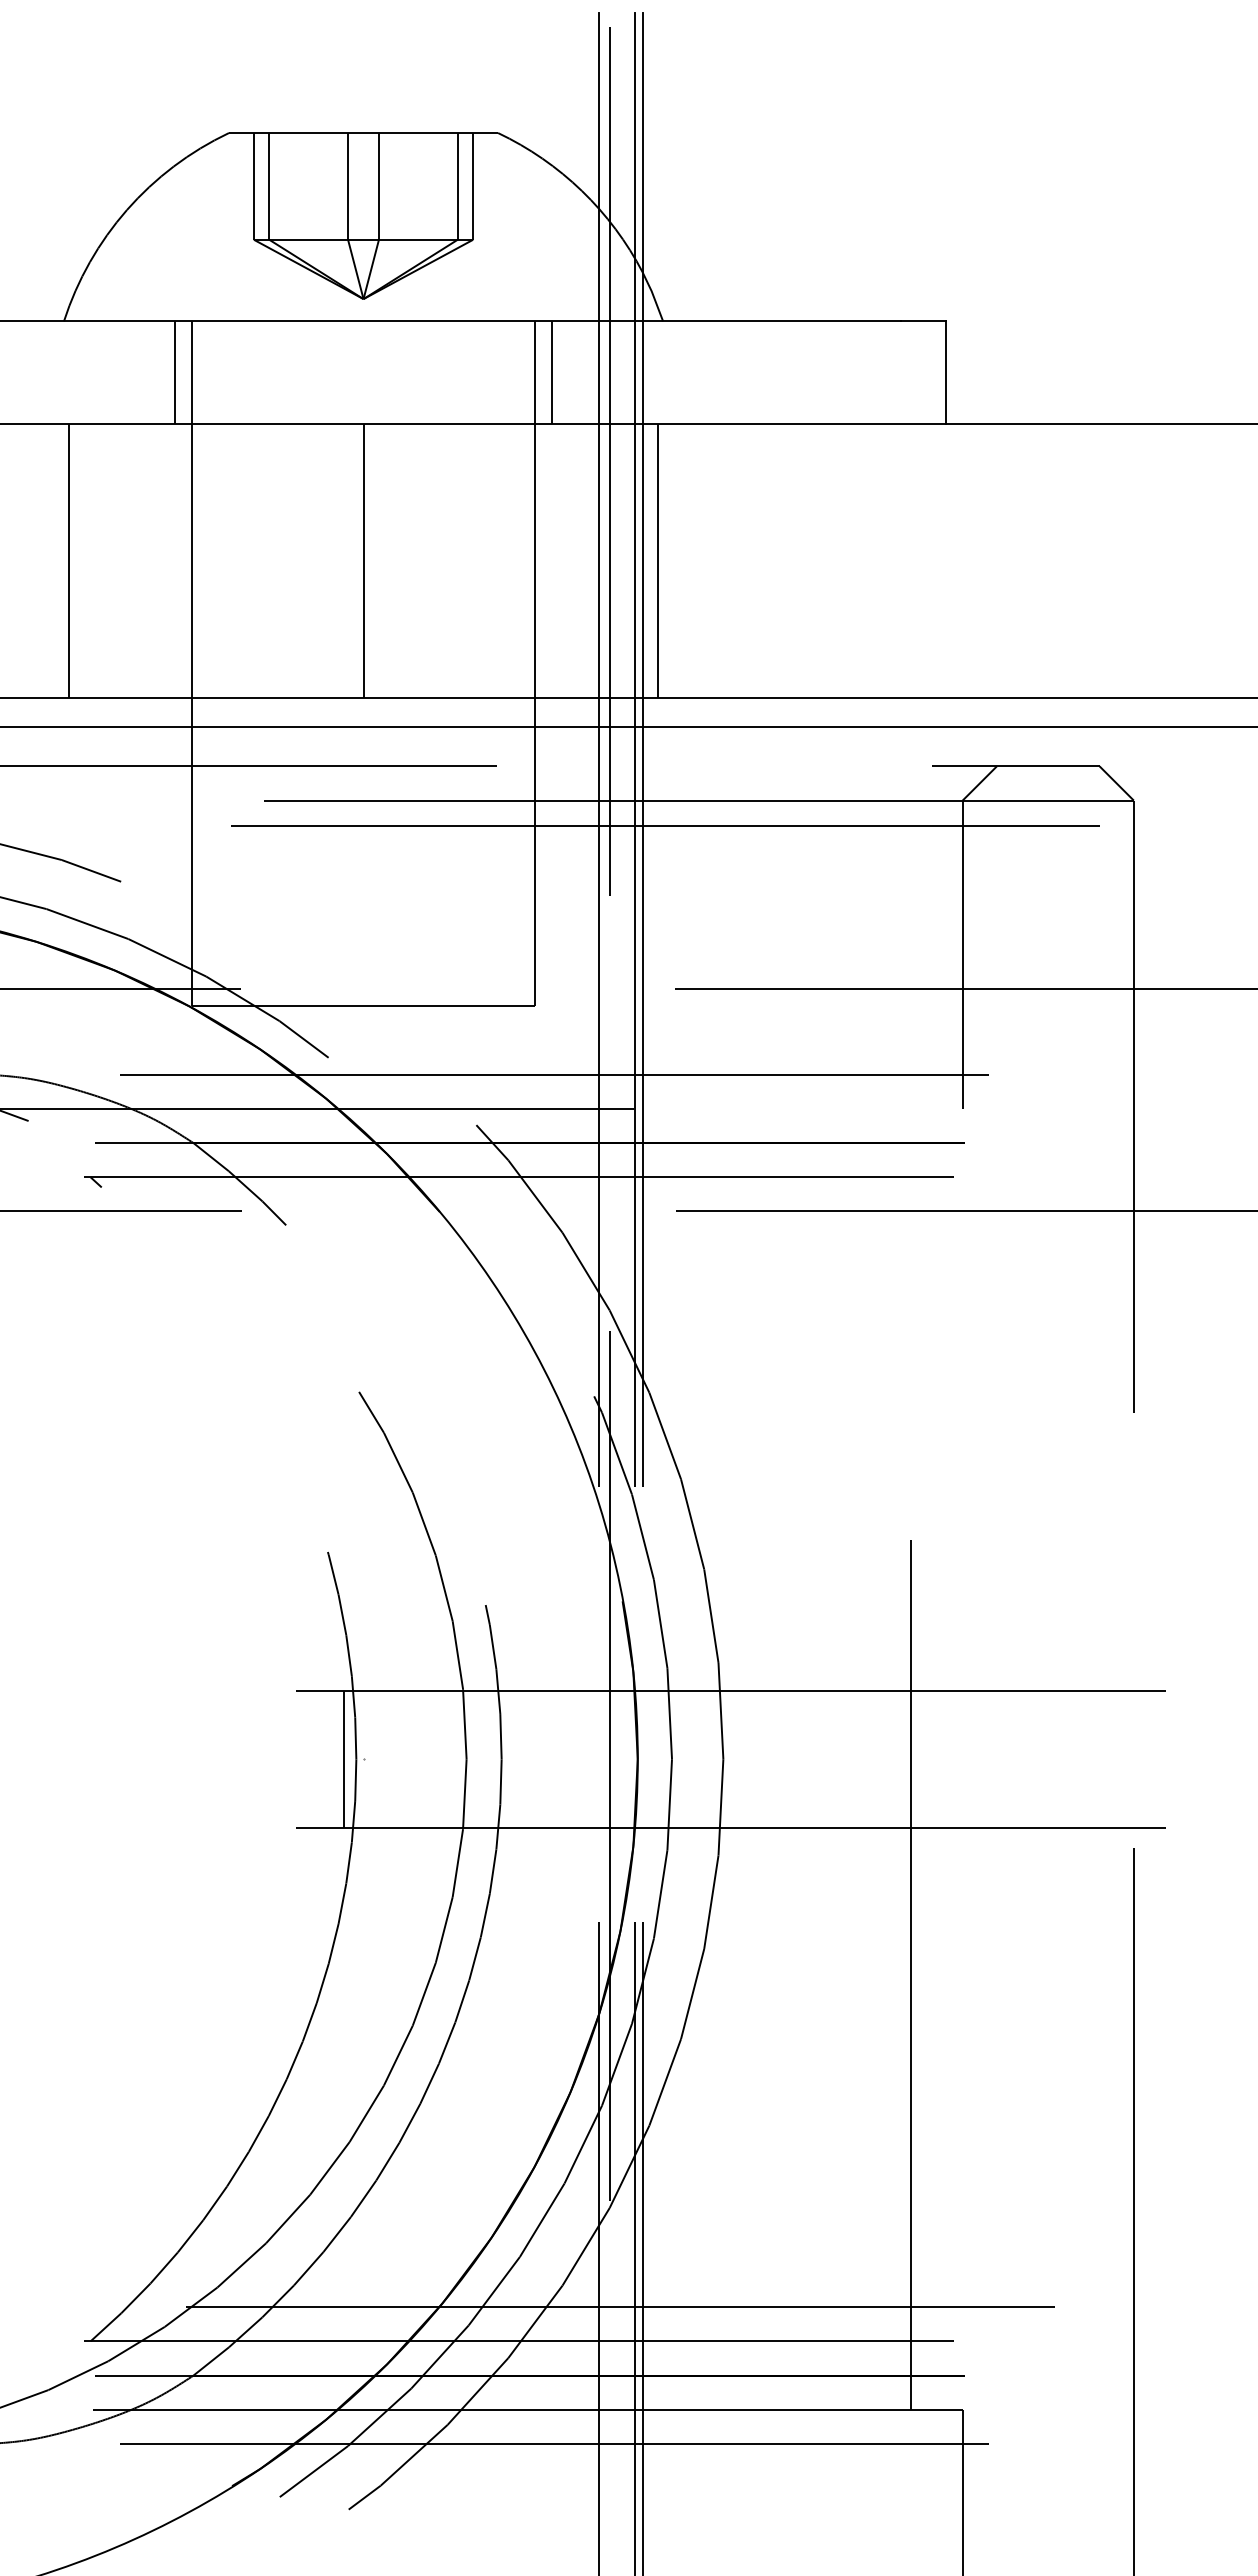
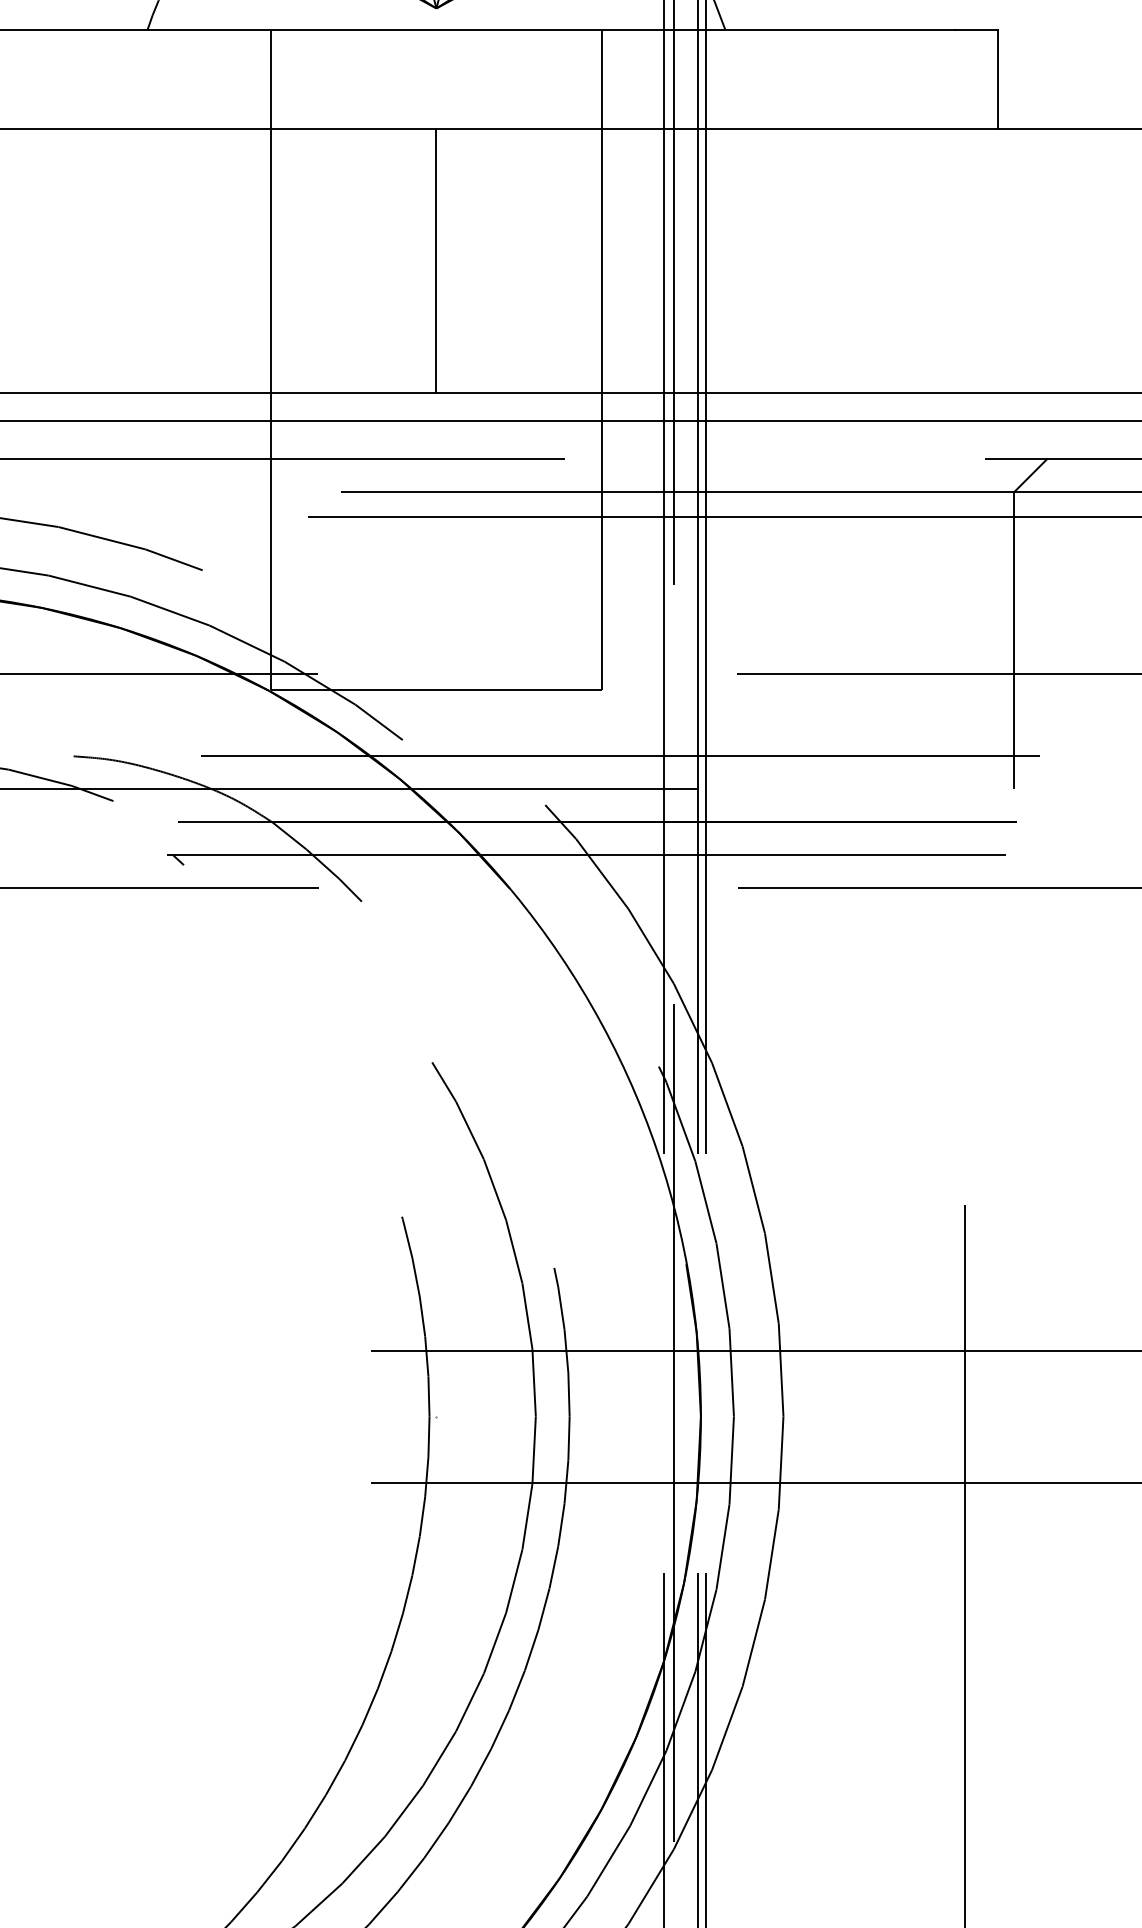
line: (175, 372) -> (255, 79), removed
line: (551, 372) -> (617, 79), removed
line: (69, 560) -> (152, 260), removed
line: (657, 560) -> (719, 260), removed
line: (343, 1758) -> (417, 1415), removed

